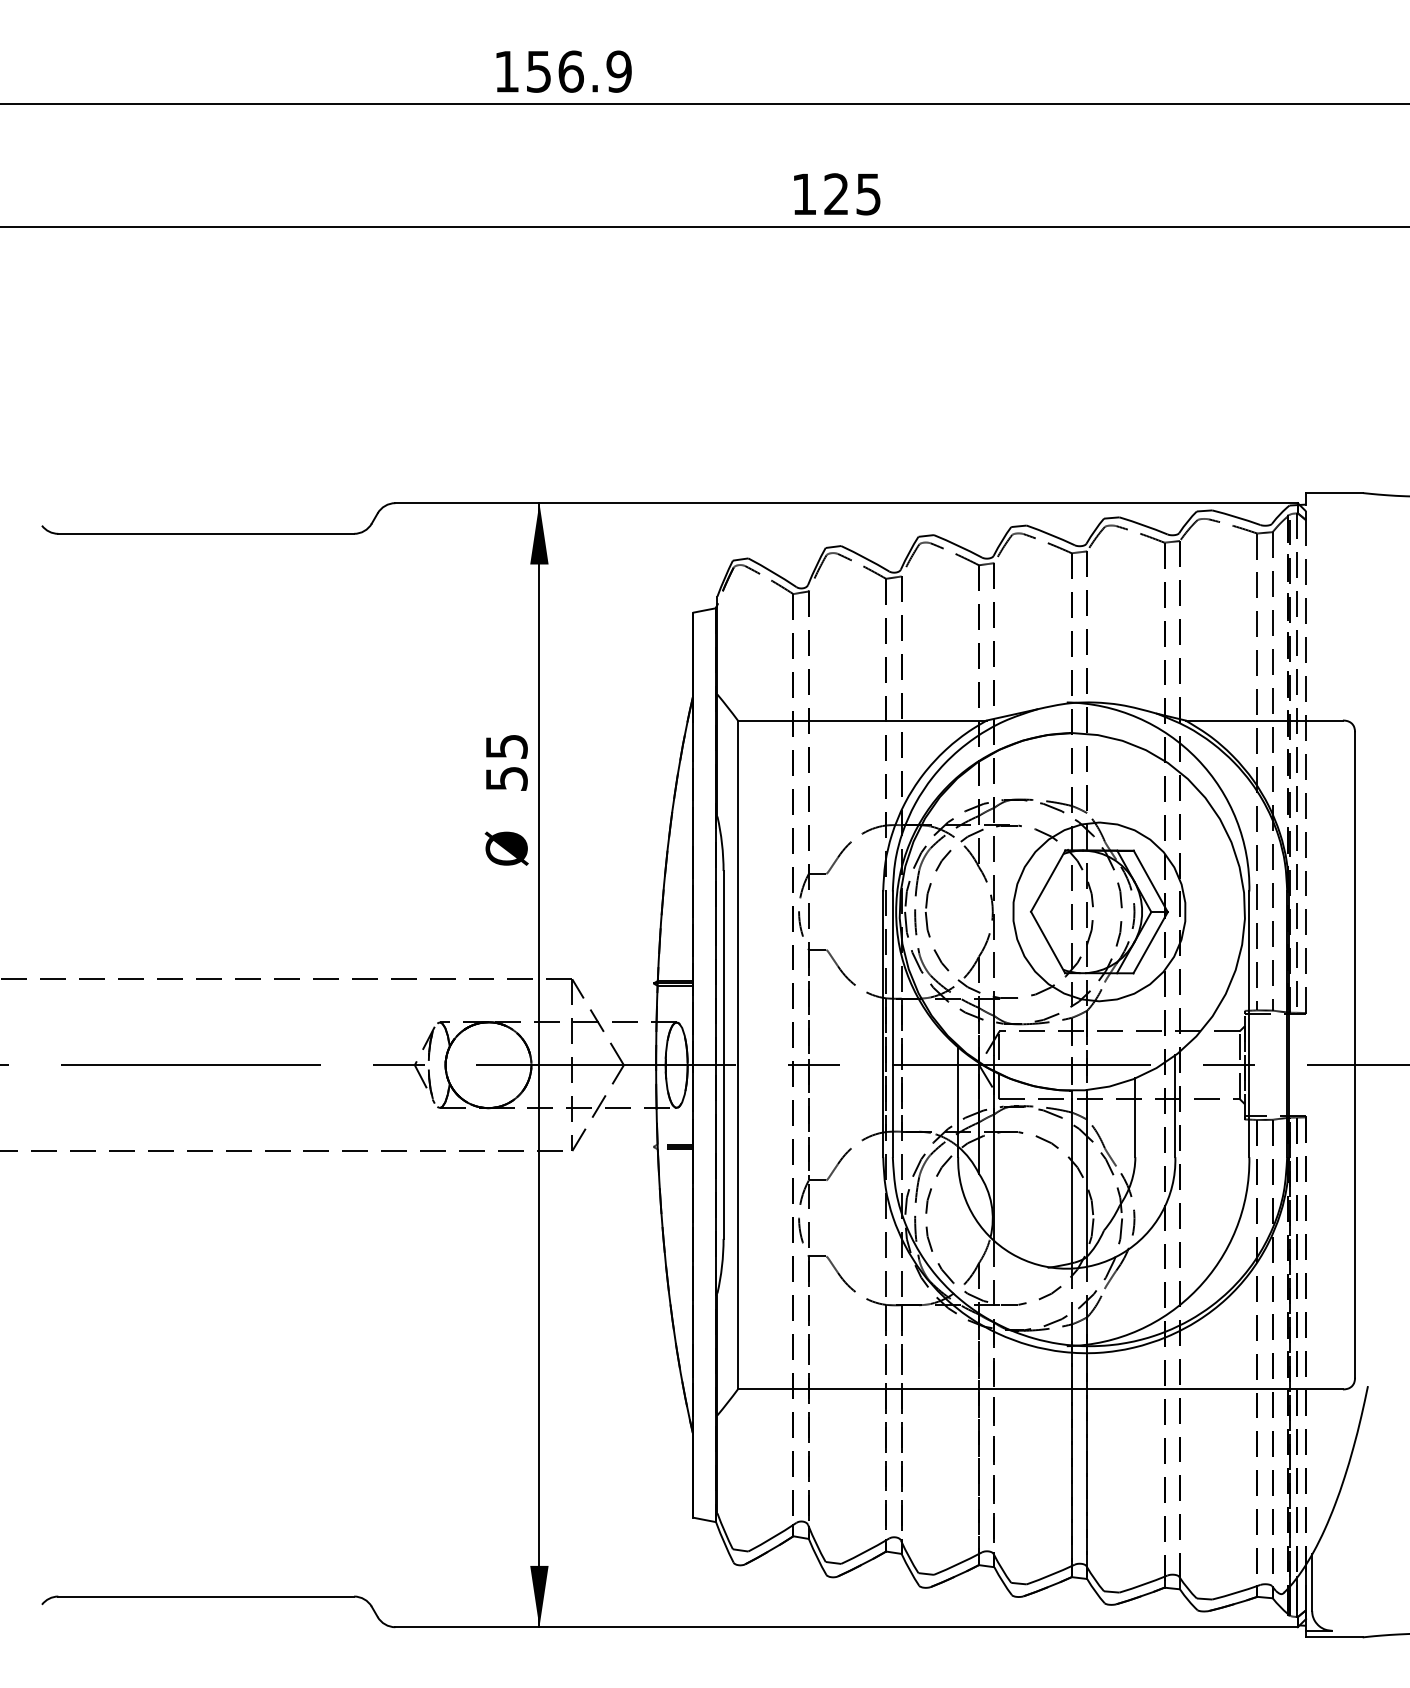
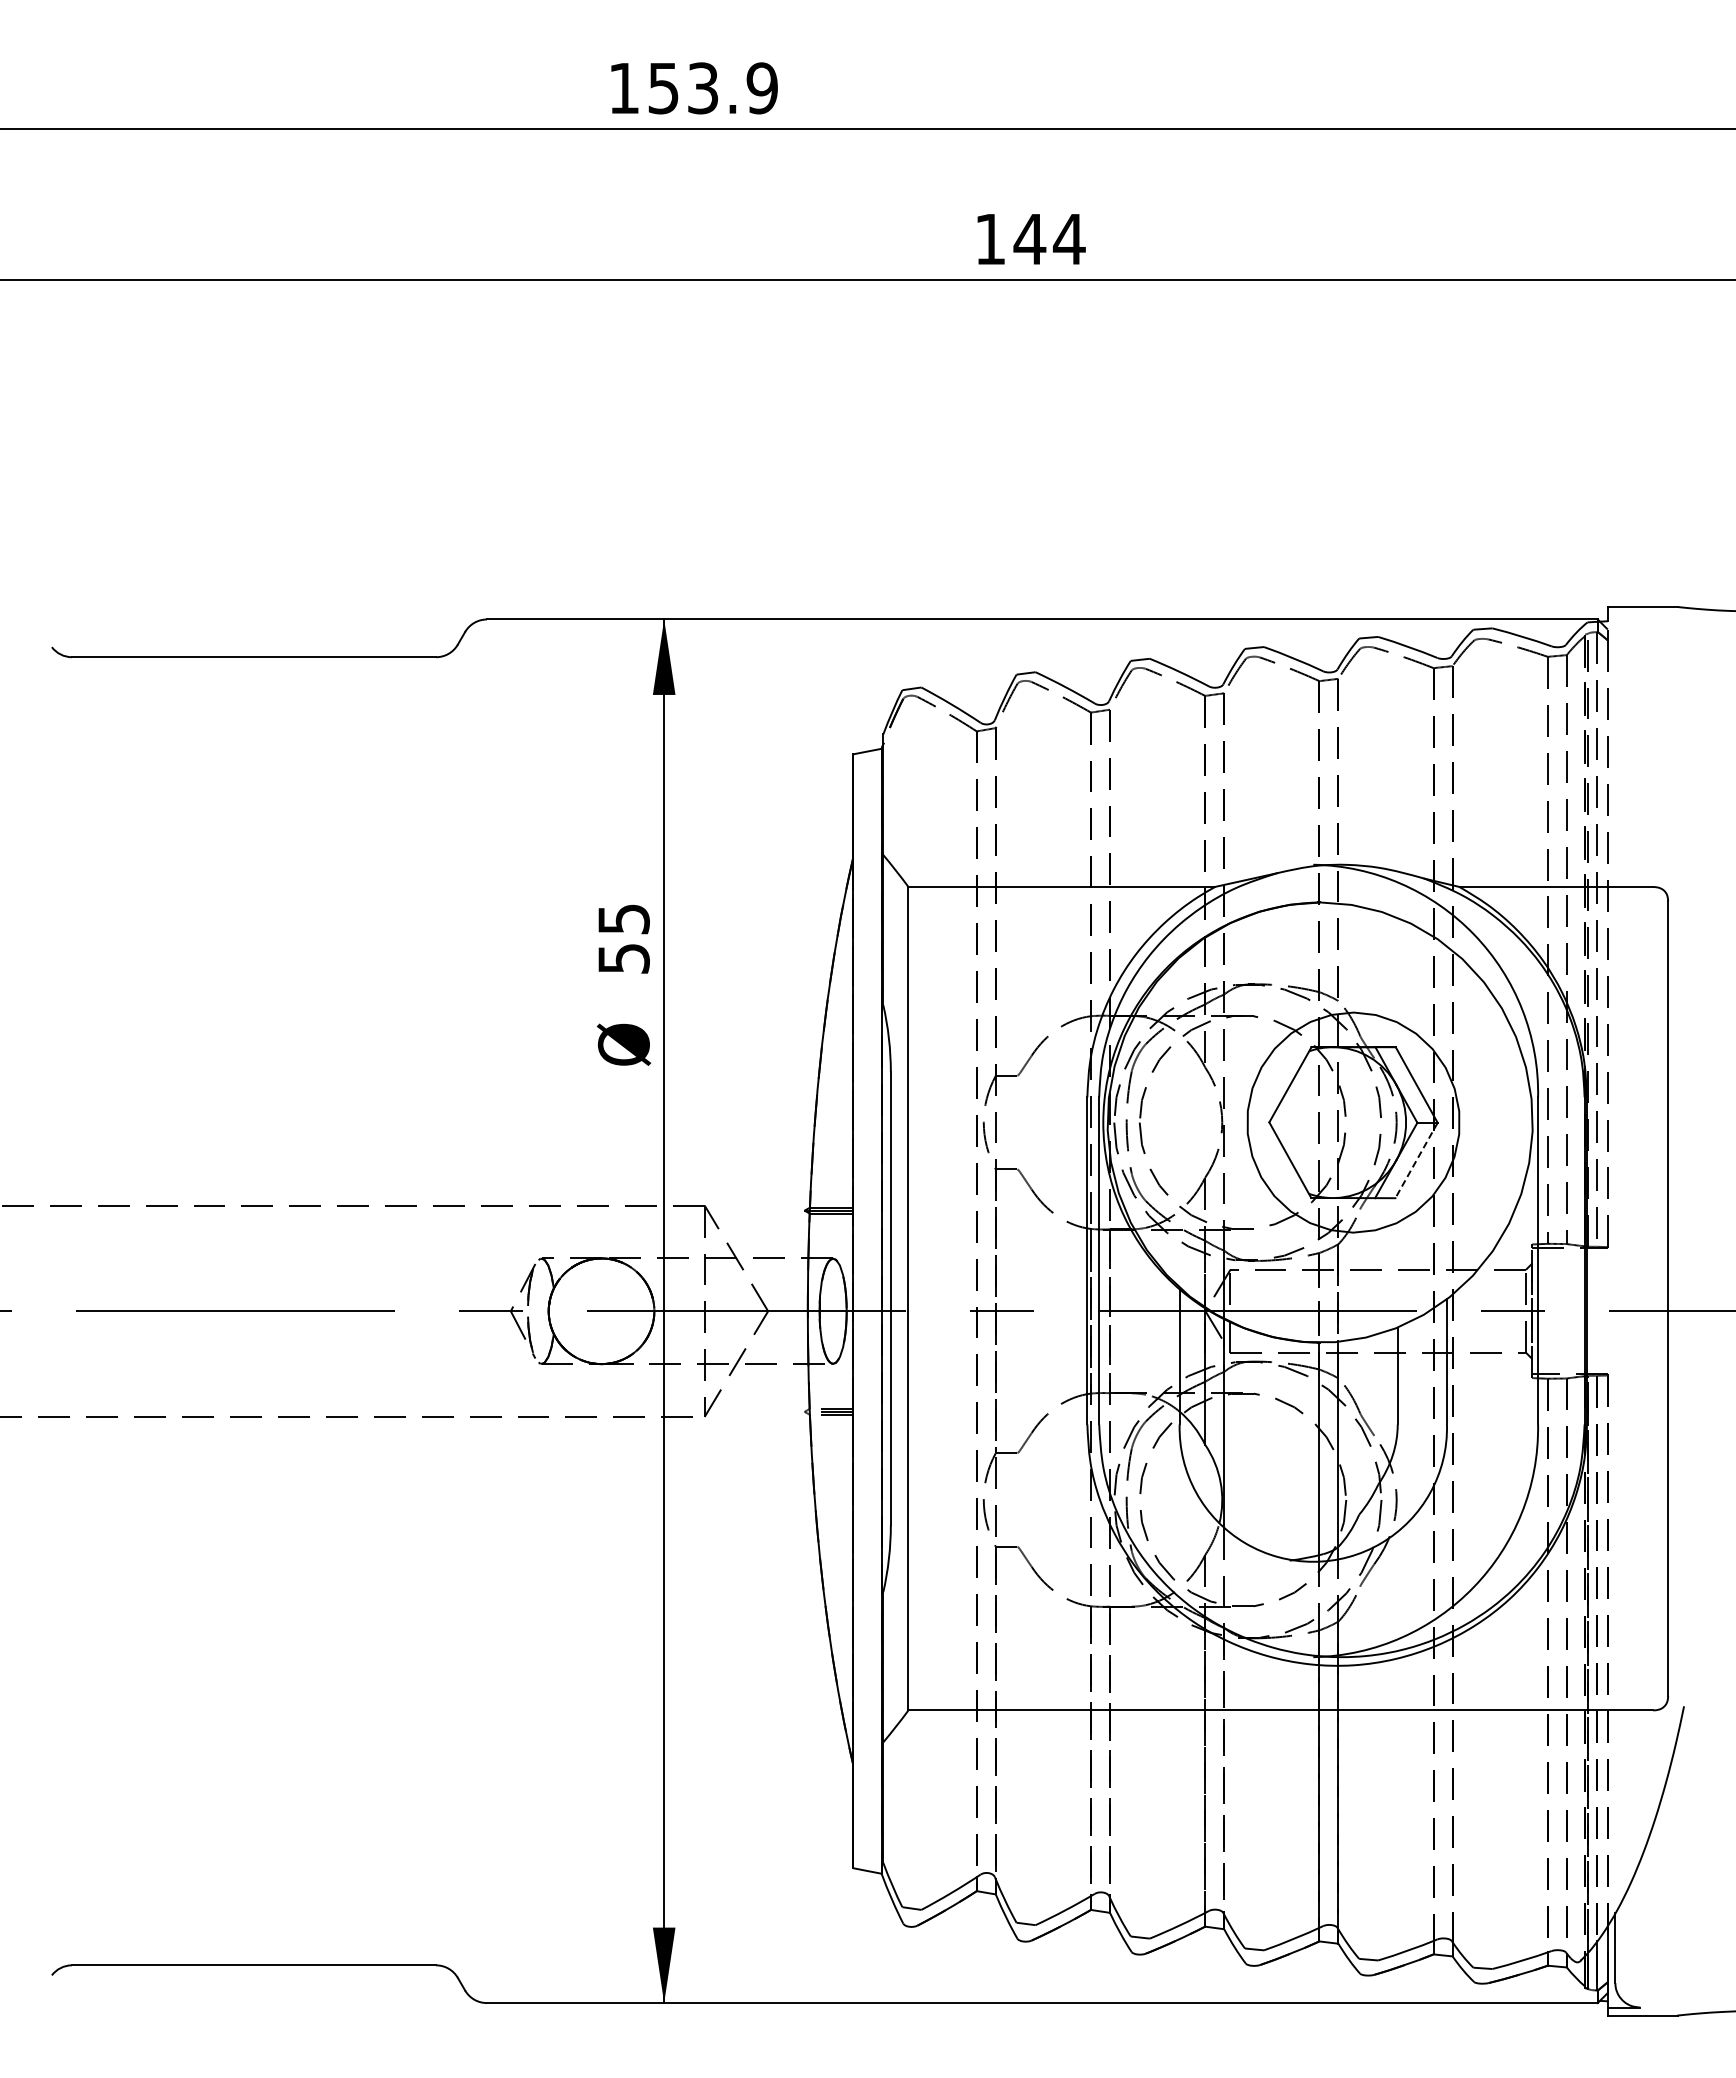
text: (571, 71) -> (703, 88), 156.9 -> 153.9
text: (852, 194) -> (1049, 239), 125 -> 144
line: (1150, 942) -> (1416, 1160), solid -> dashed

